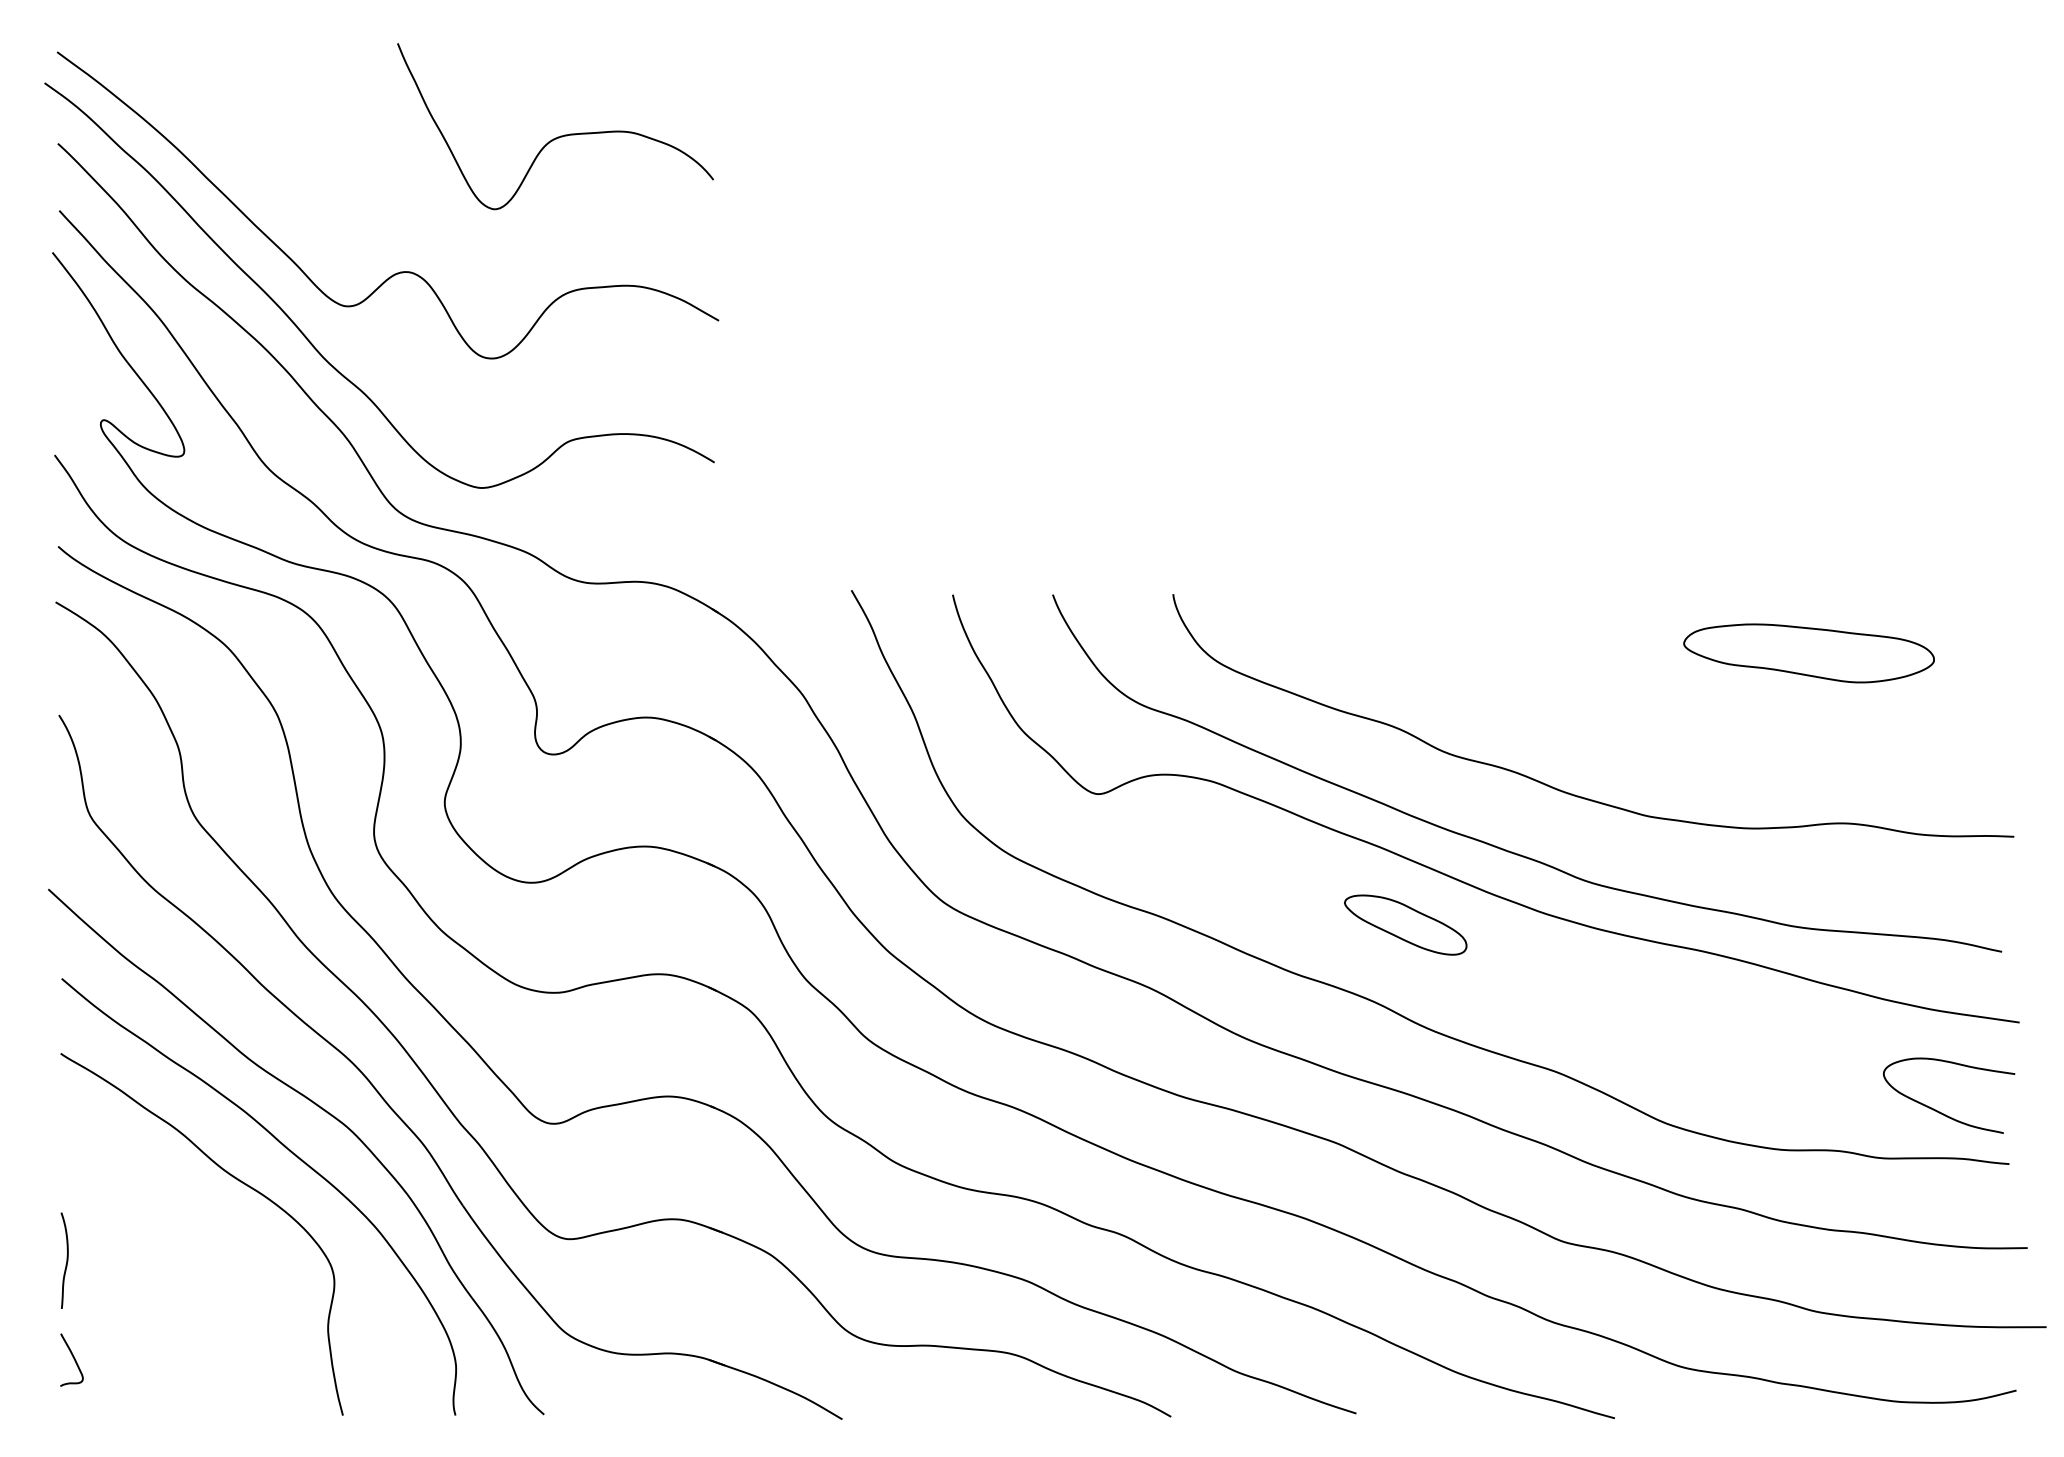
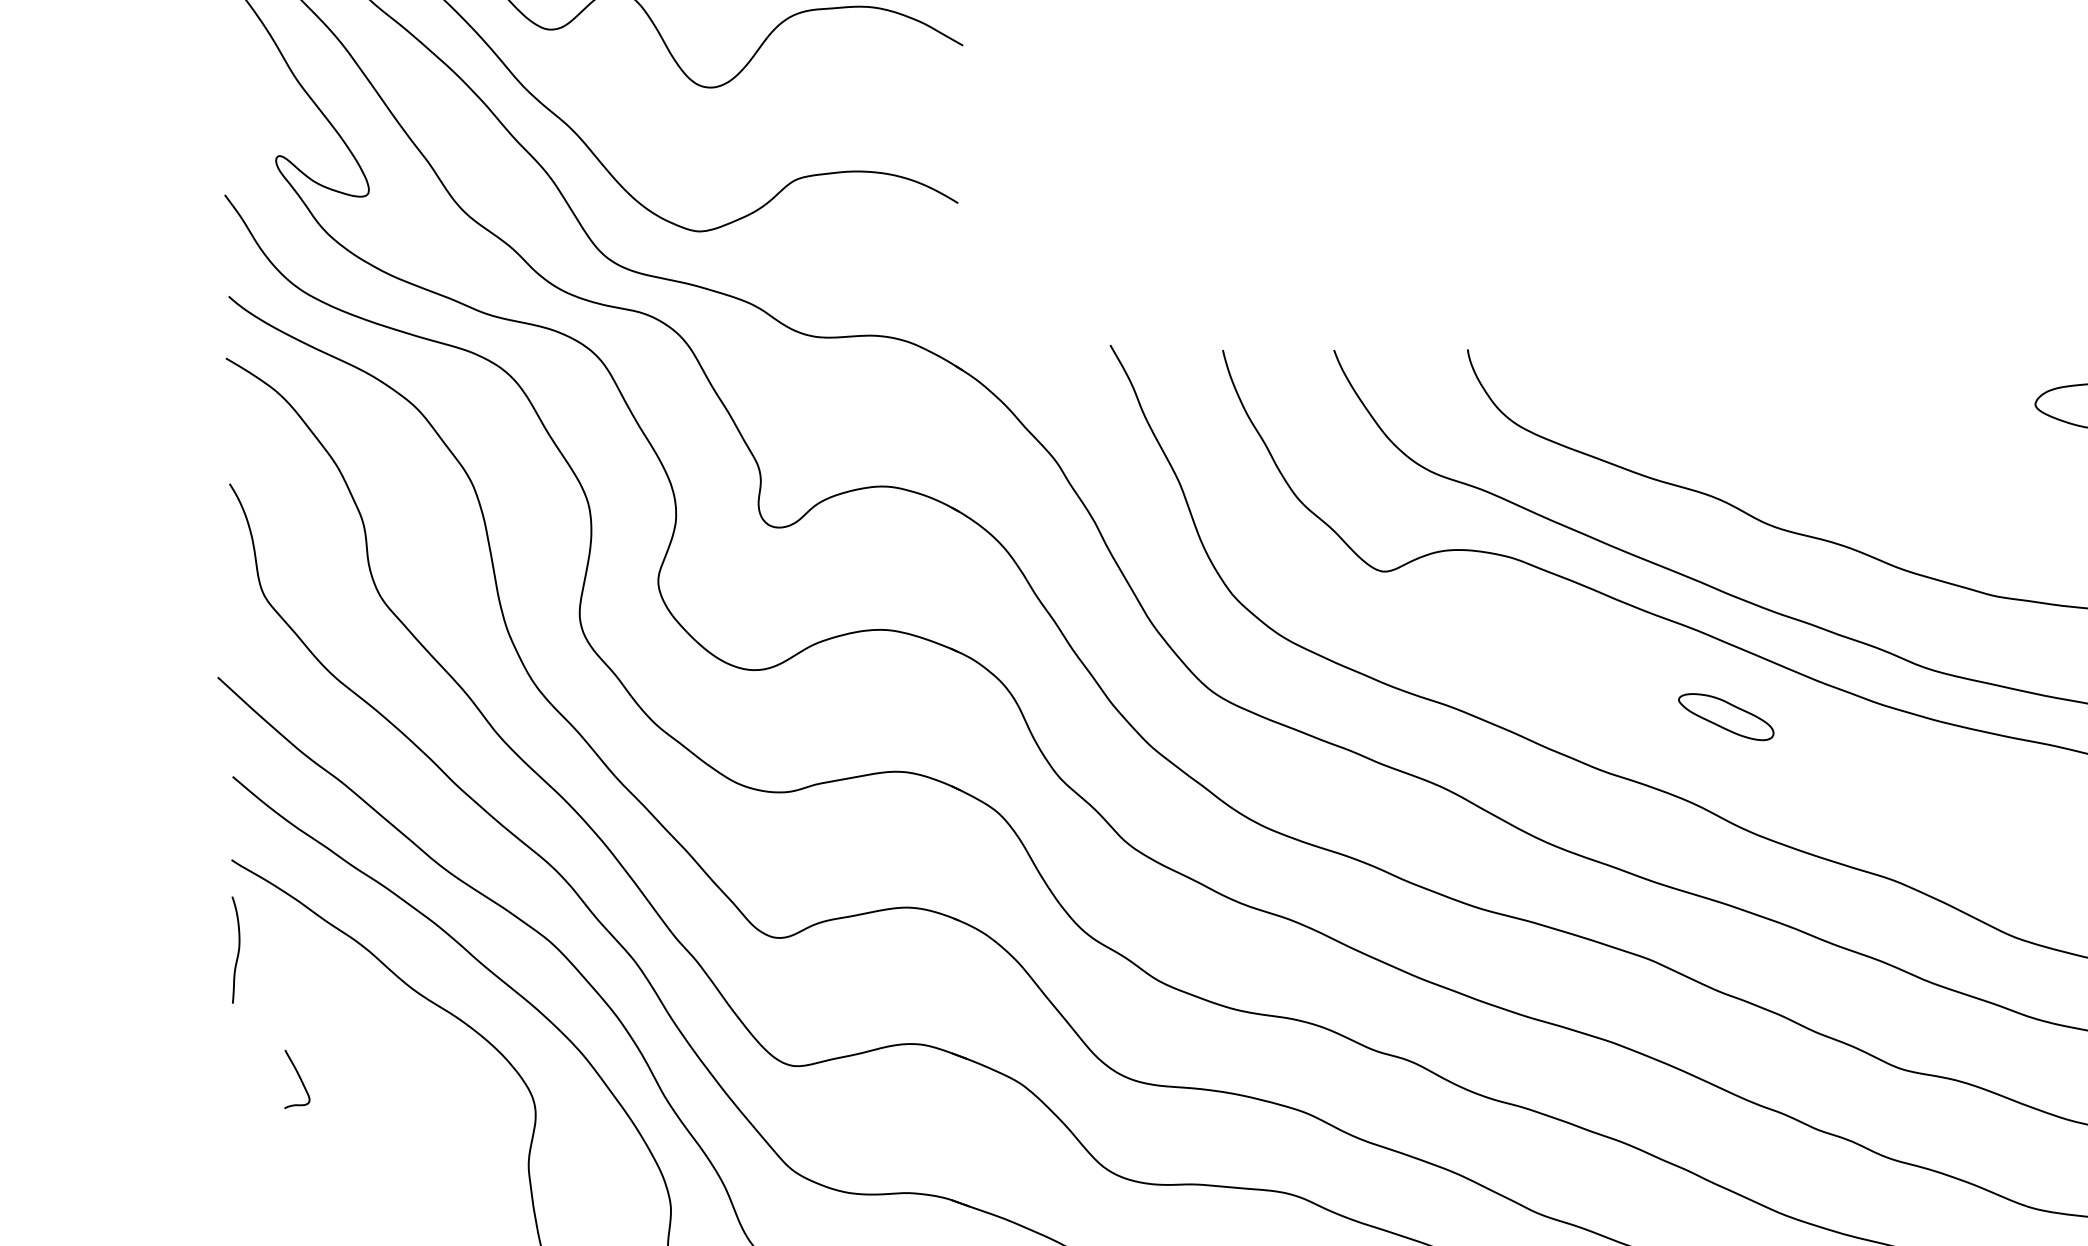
part: (1405, 924) -> (1725, 716), size x0.7
curve: (66, 1260) -> (238, 949), moved
curve: (73, 1359) -> (299, 1078), moved

